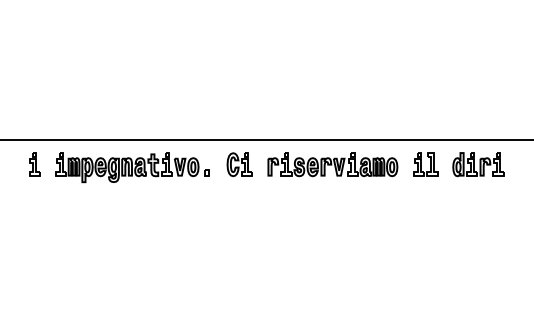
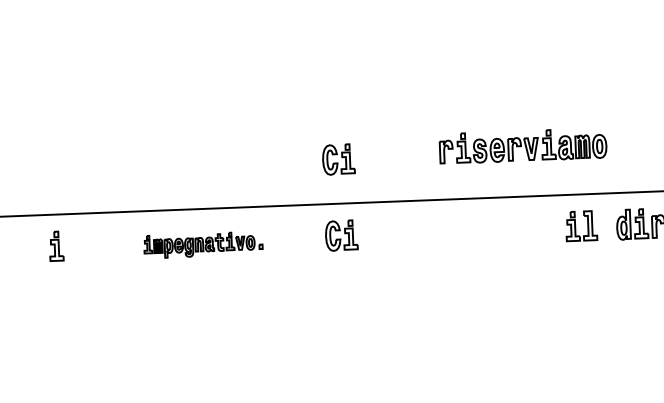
part: (239, 105) -> (338, 159), added
part: (34, 164) -> (56, 246), moved
part: (332, 164) -> (522, 145), moved
part: (132, 167) -> (203, 244), size x0.6

